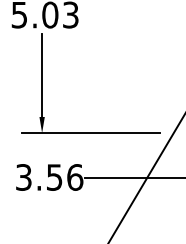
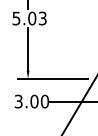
text: (64, 177) -> (39, 101), 3.56 -> 3.00

